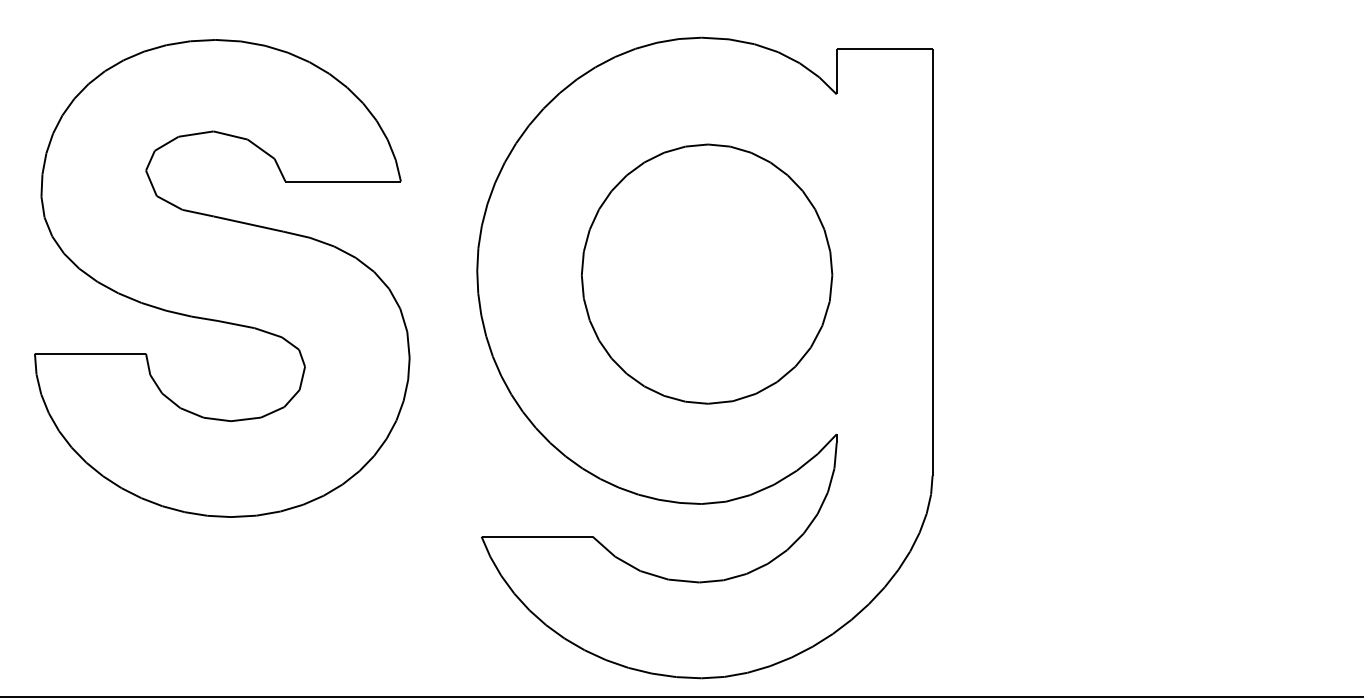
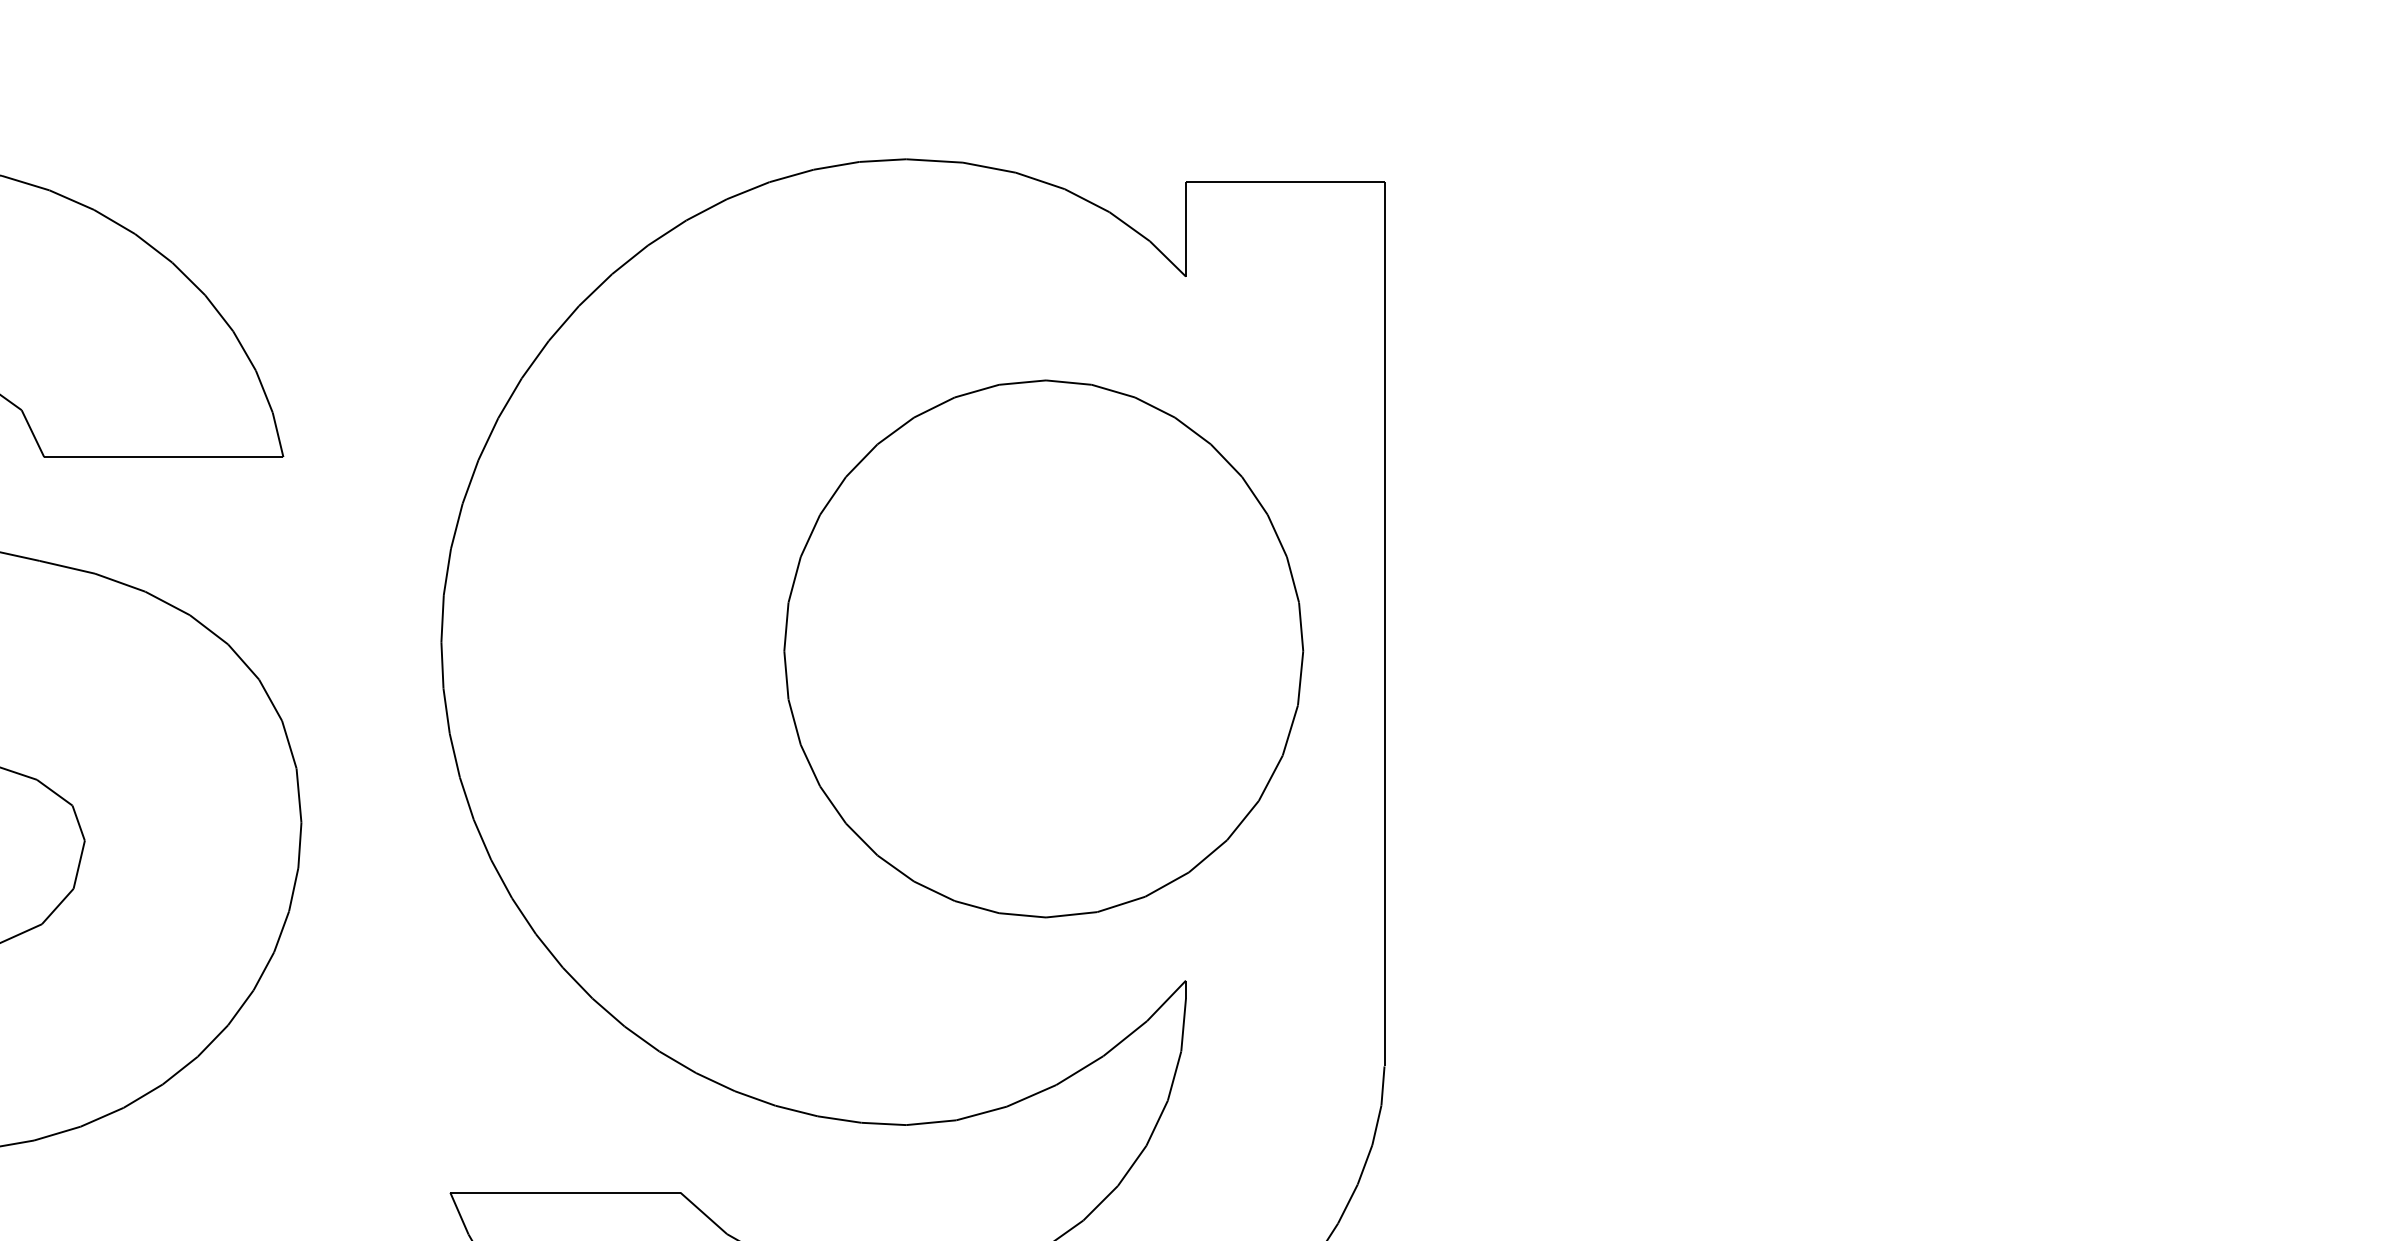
part: (707, 273) -> (1044, 647), moved

